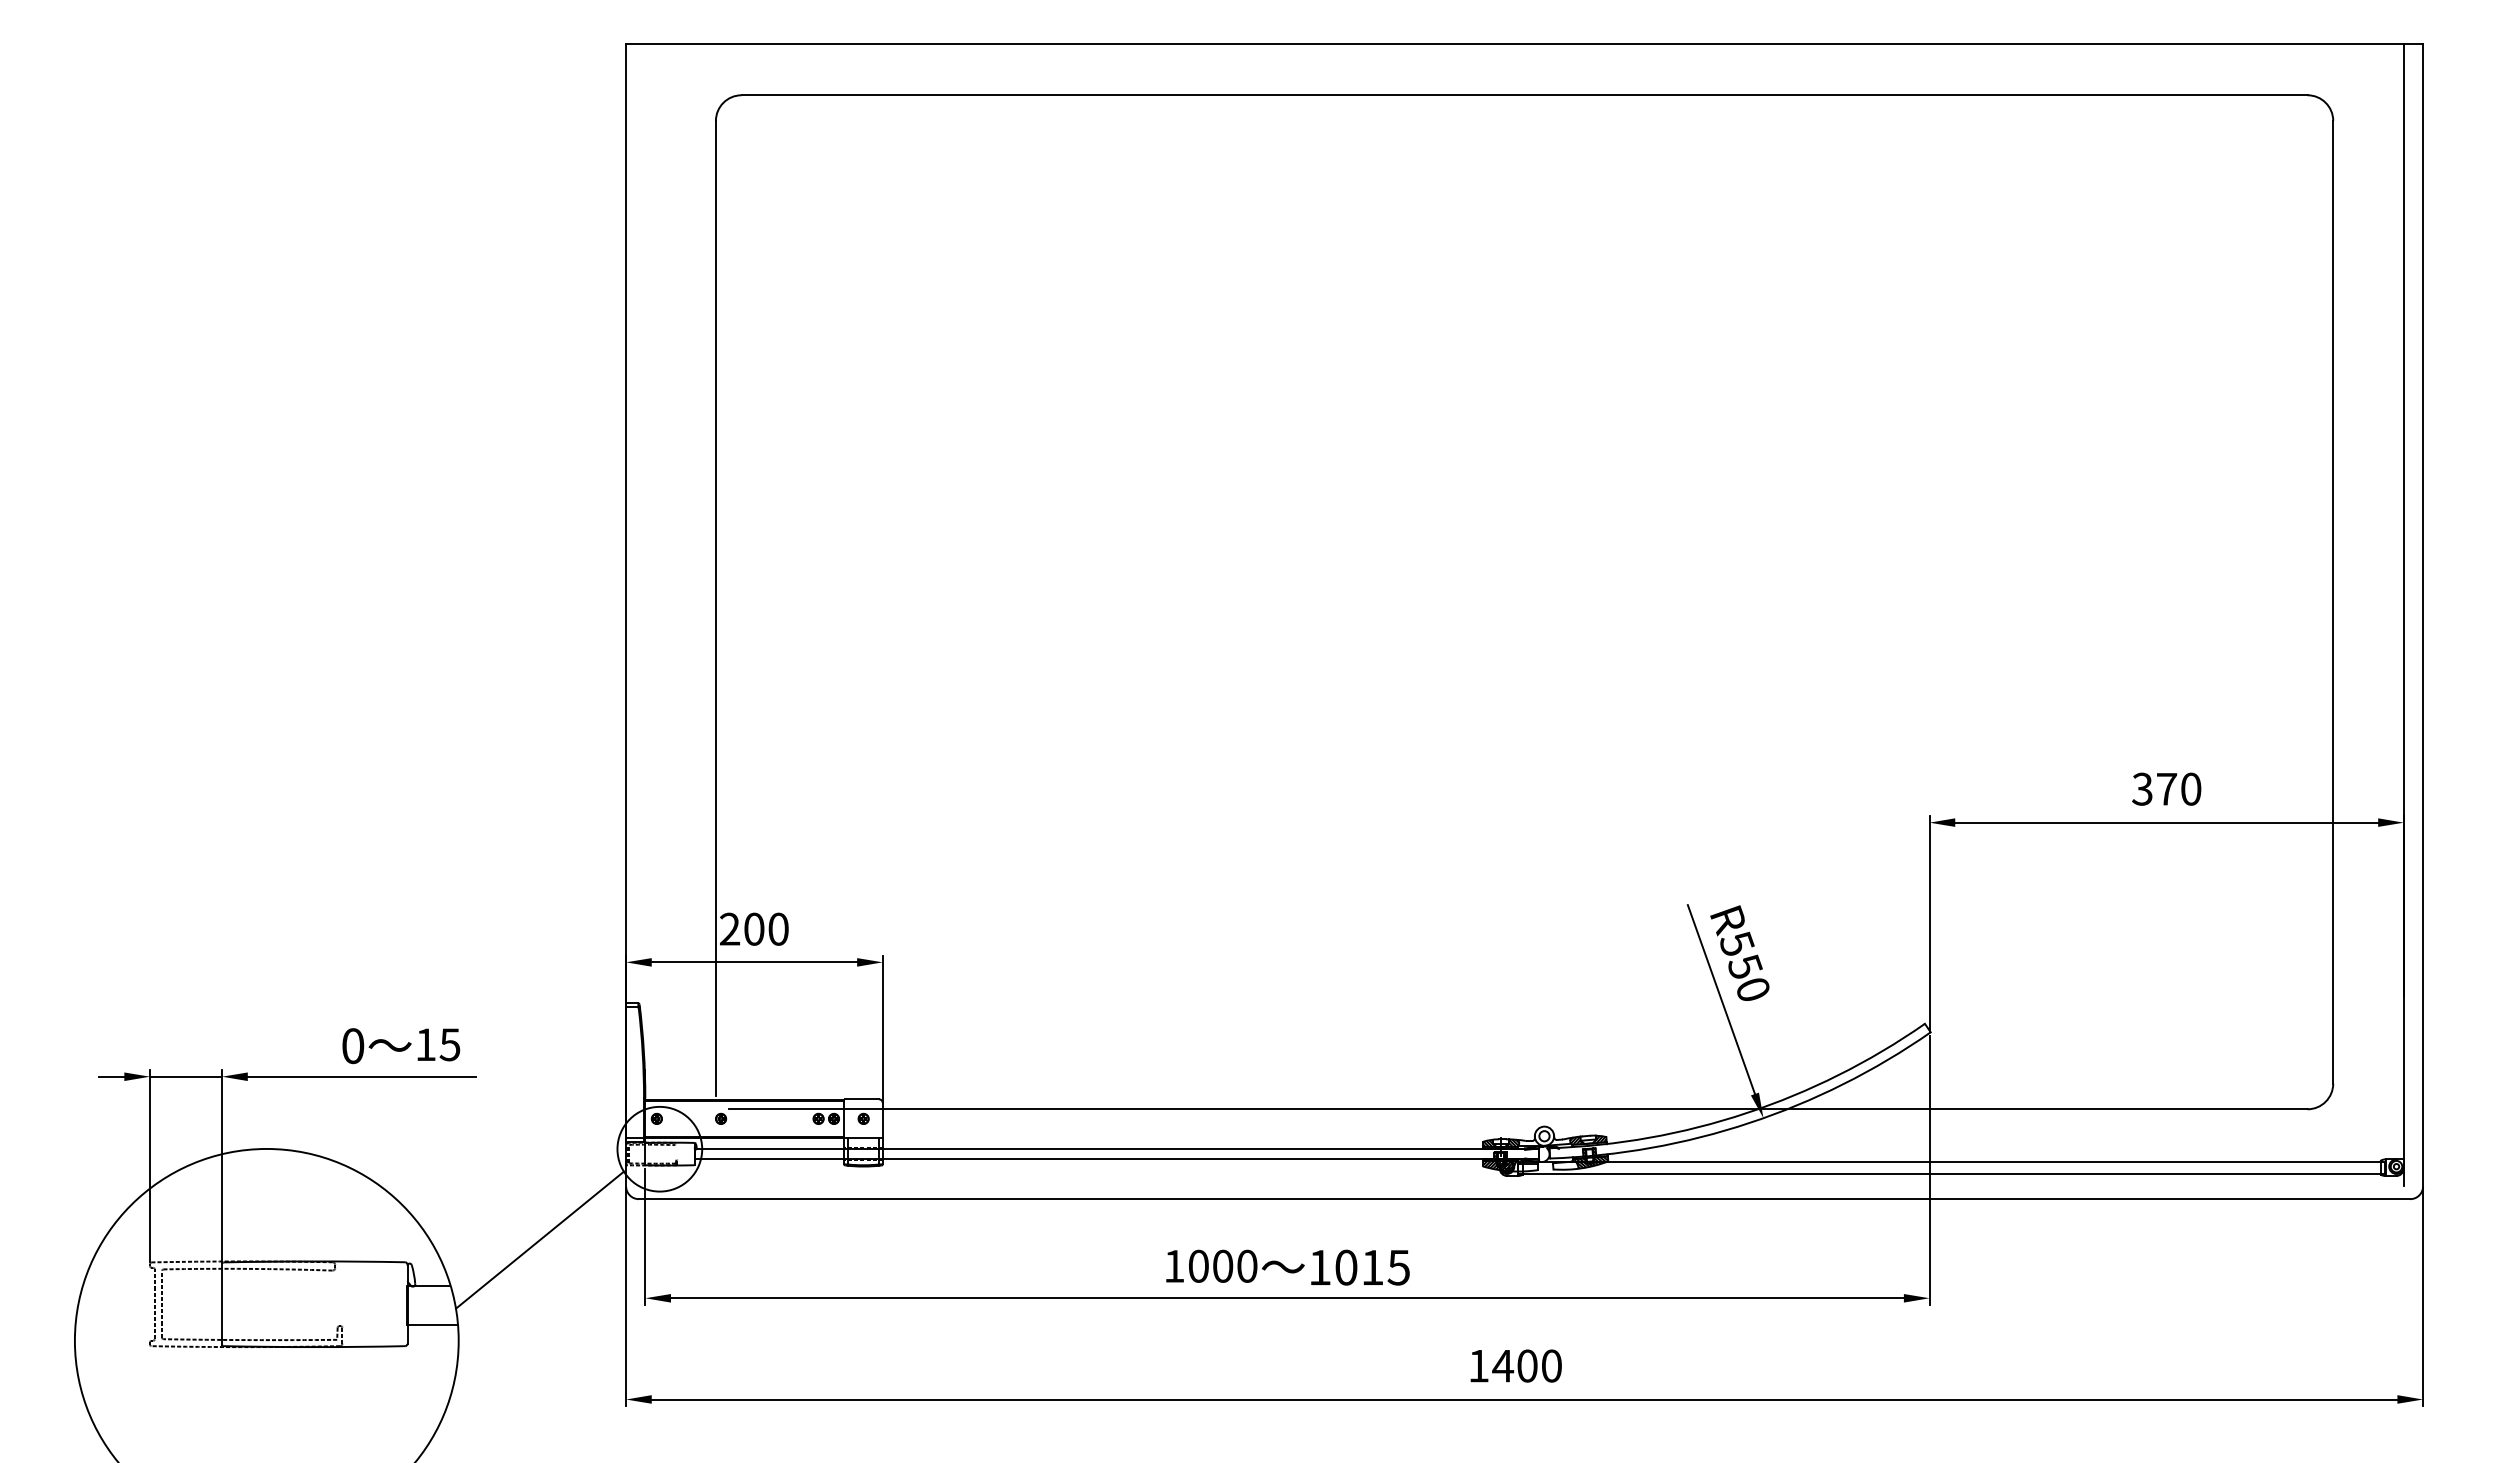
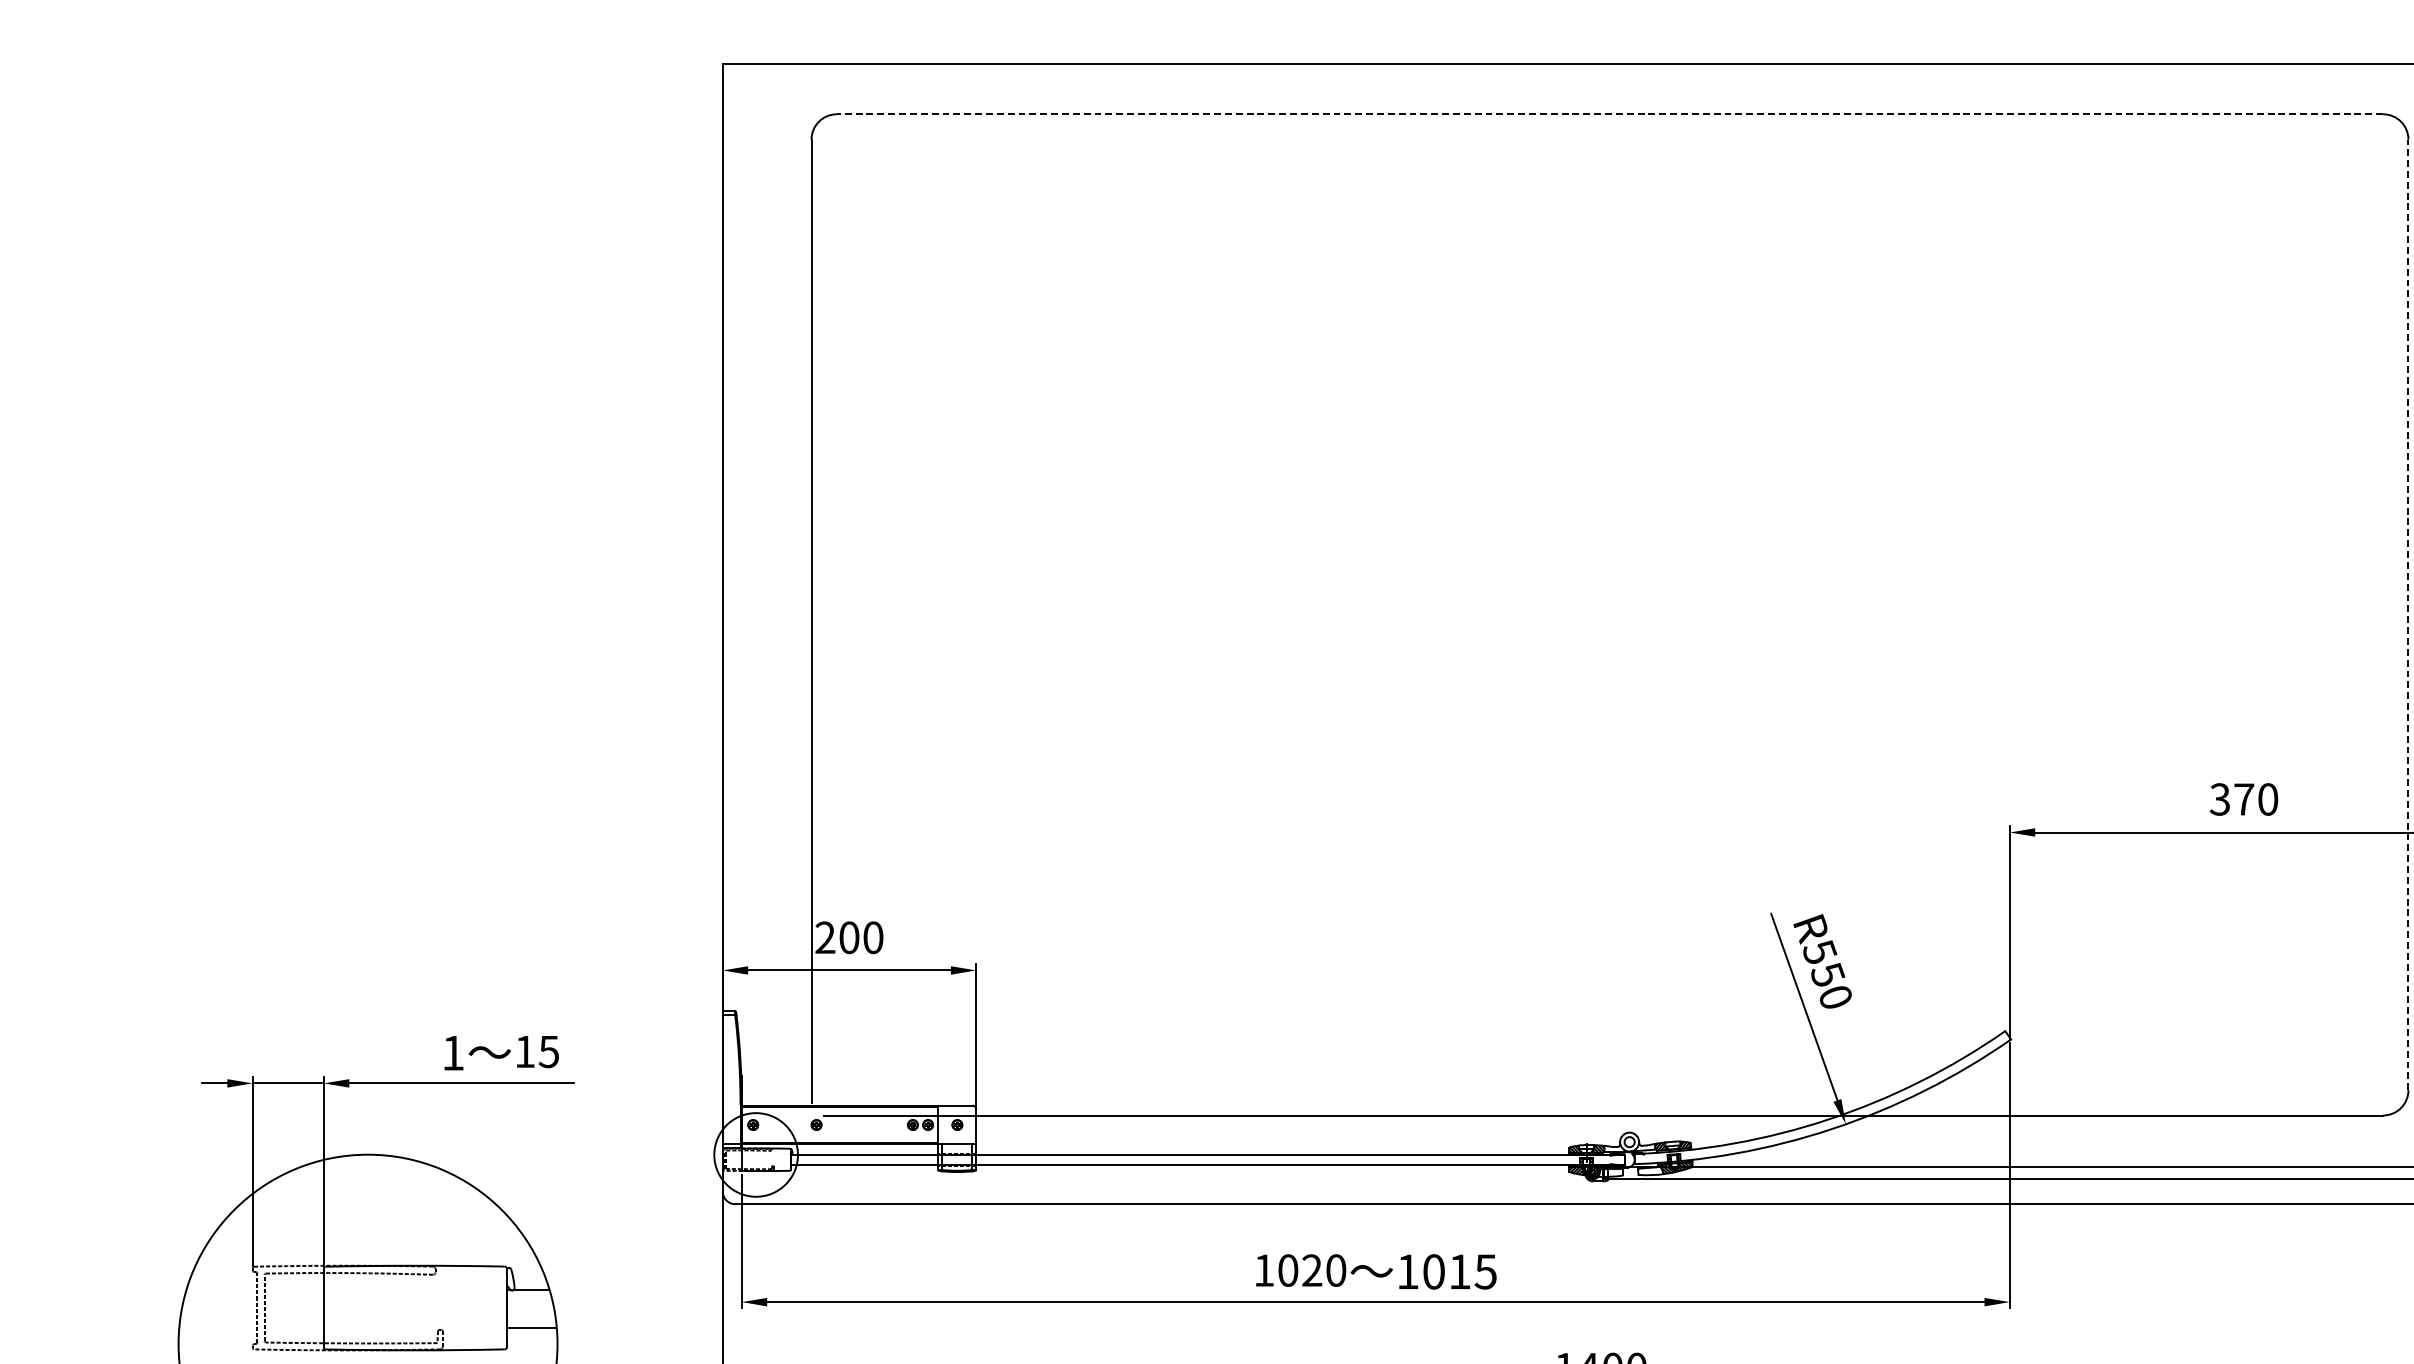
line: (1524, 95) -> (1609, 114), solid -> dashed
line: (2333, 601) -> (2408, 614), solid -> dashed
text: (353, 1046) -> (453, 1053), 0 -> 1
line: (539, 1239) -> (637, 1244), removed
text: (1223, 1265) -> (1312, 1269), 1000 -> 1020

